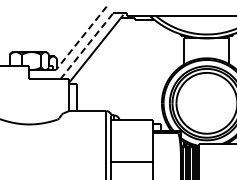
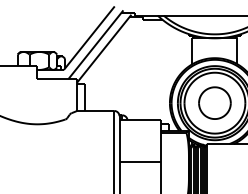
line: (81, 38) -> (89, 38), dashed -> solid
line: (88, 44) -> (96, 44), dashed -> solid
part: (206, 102) -> (214, 102), added

